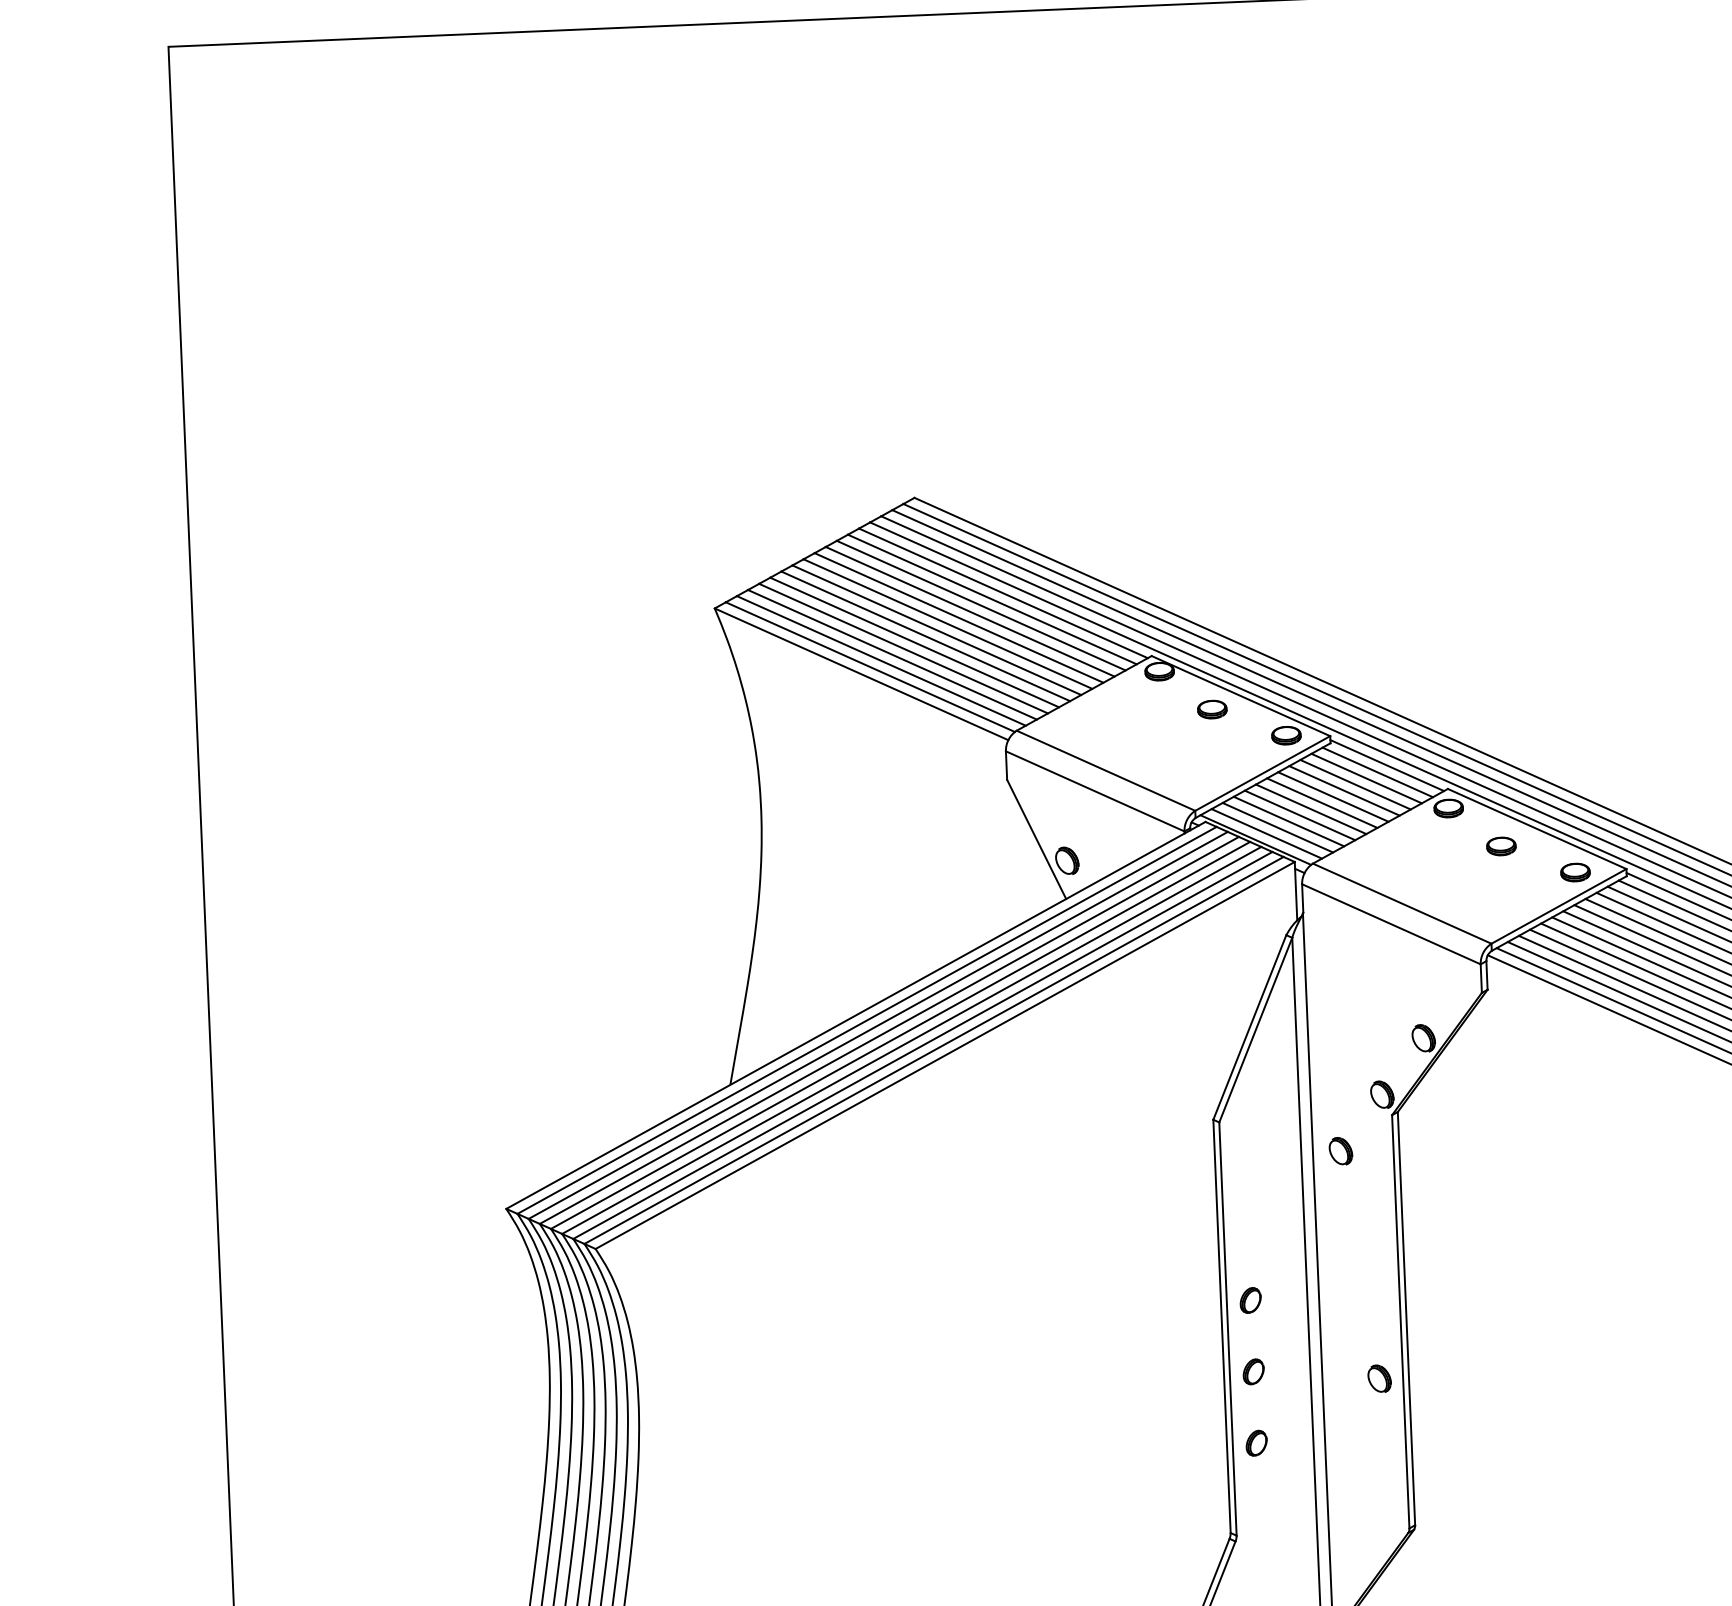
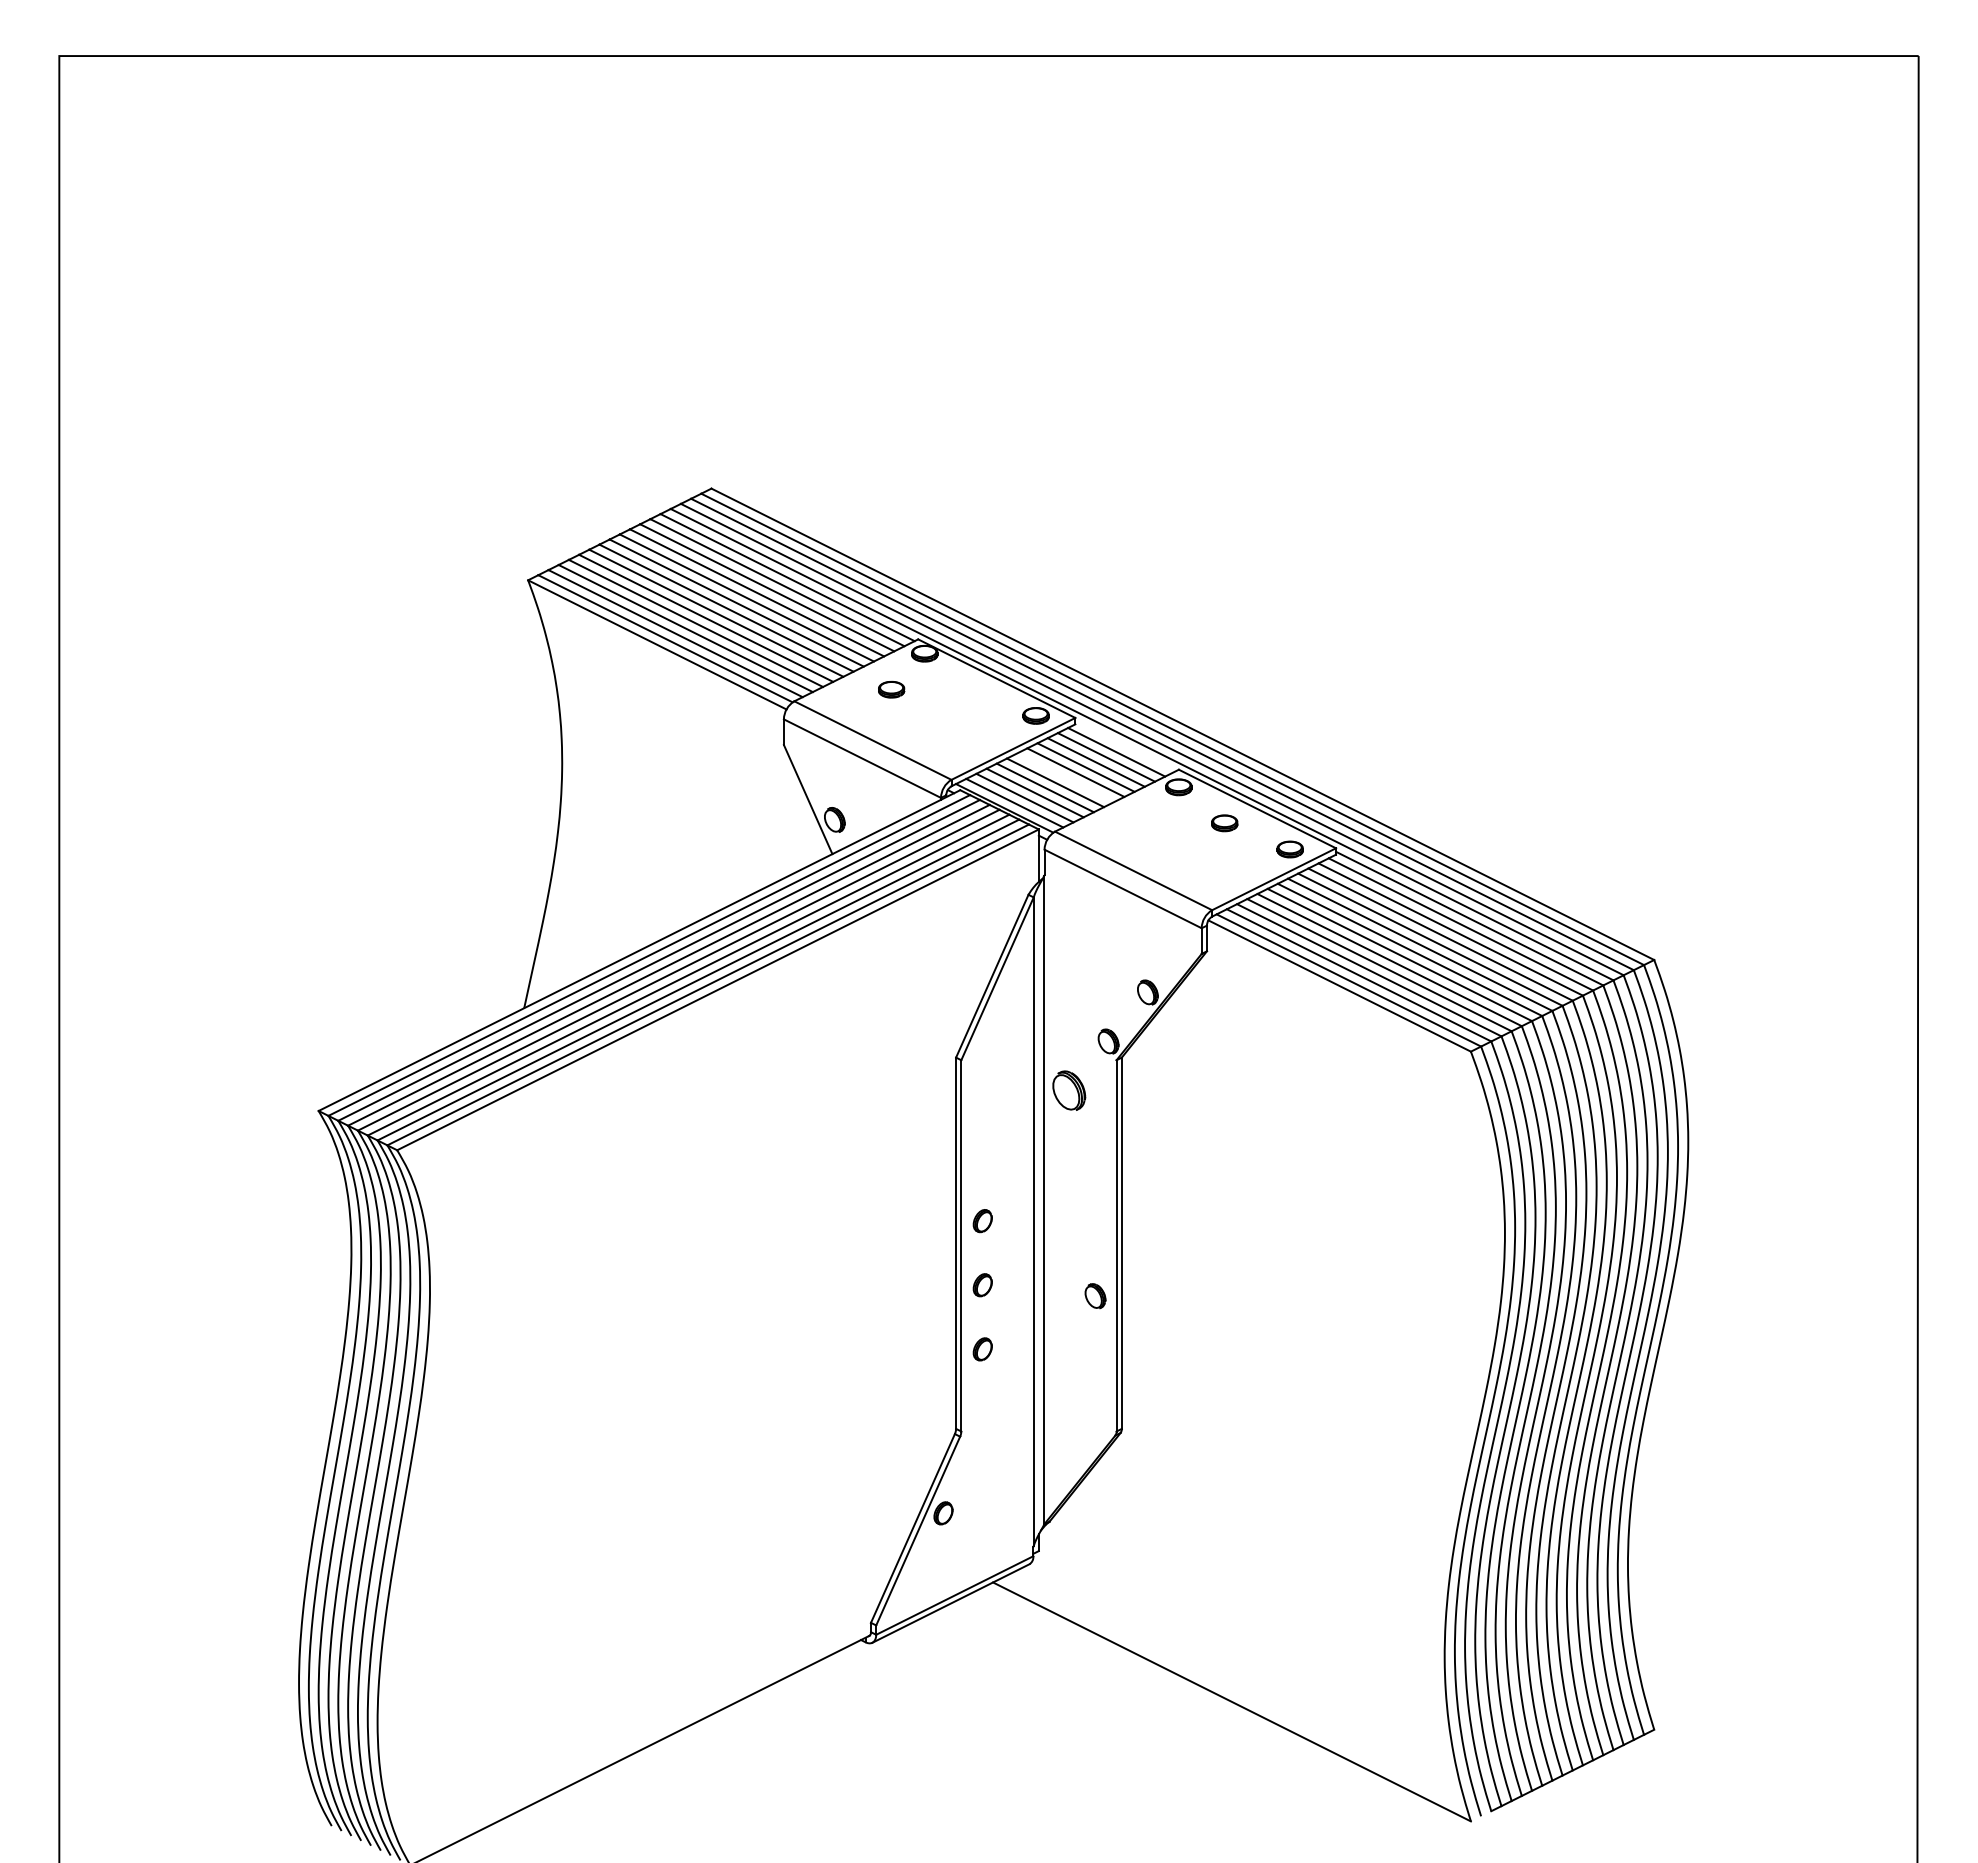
part: (1212, 709) -> (891, 689), moved
line: (1387, 765) -> (1125, 746), removed
line: (1322, 802) -> (1065, 777), removed
part: (1341, 1151) -> (1069, 1090), size x1.6

